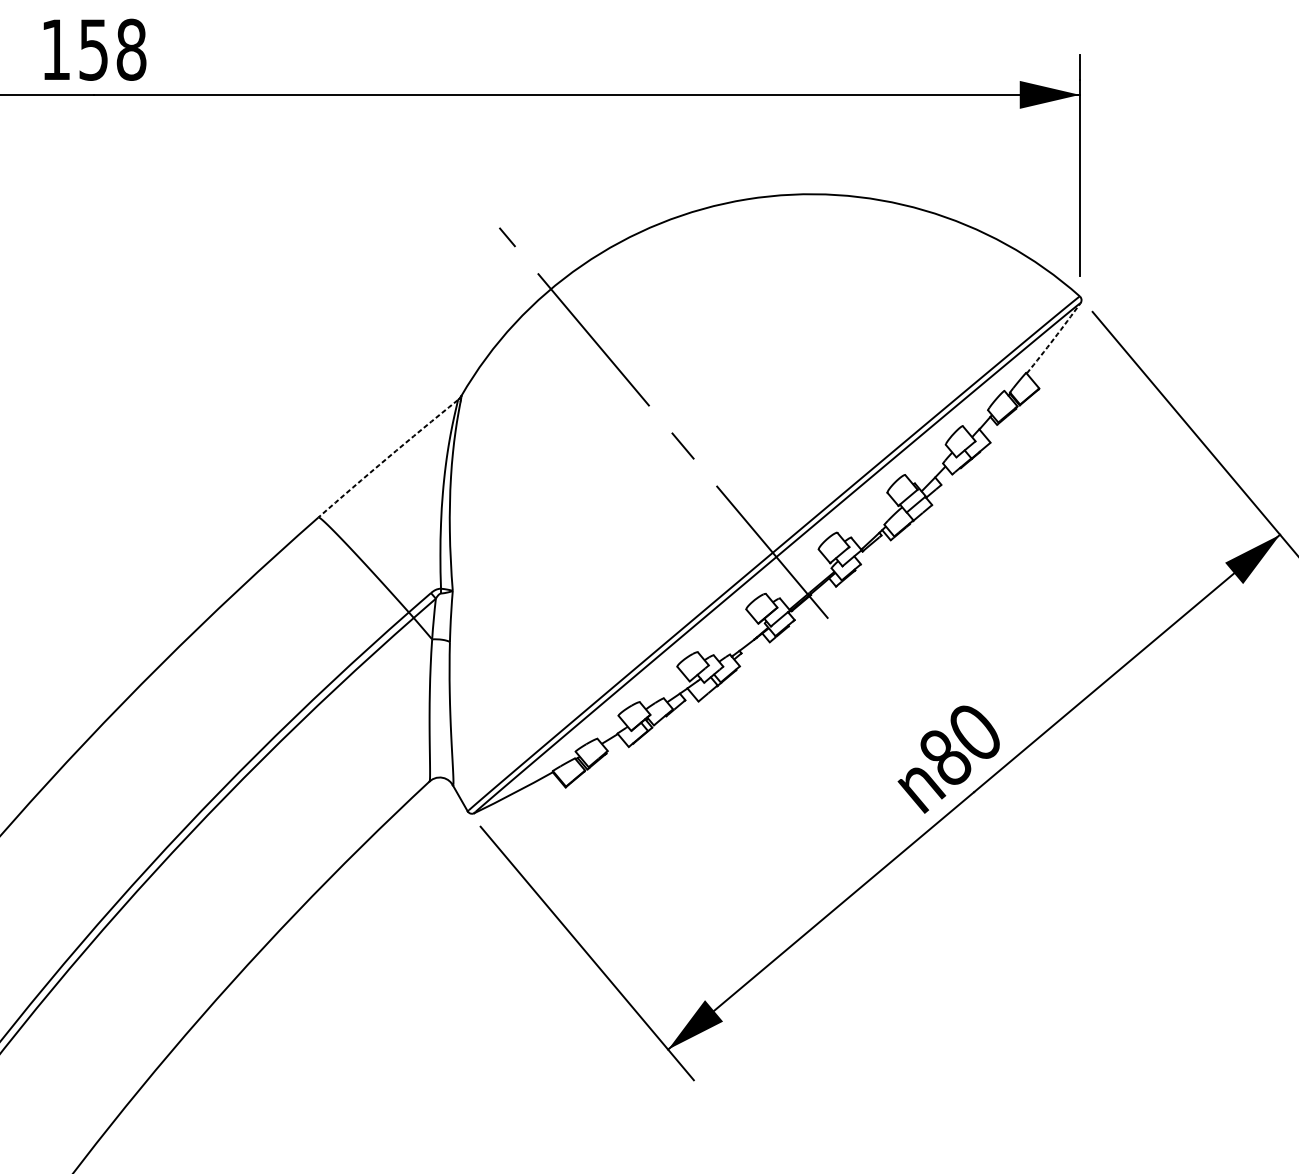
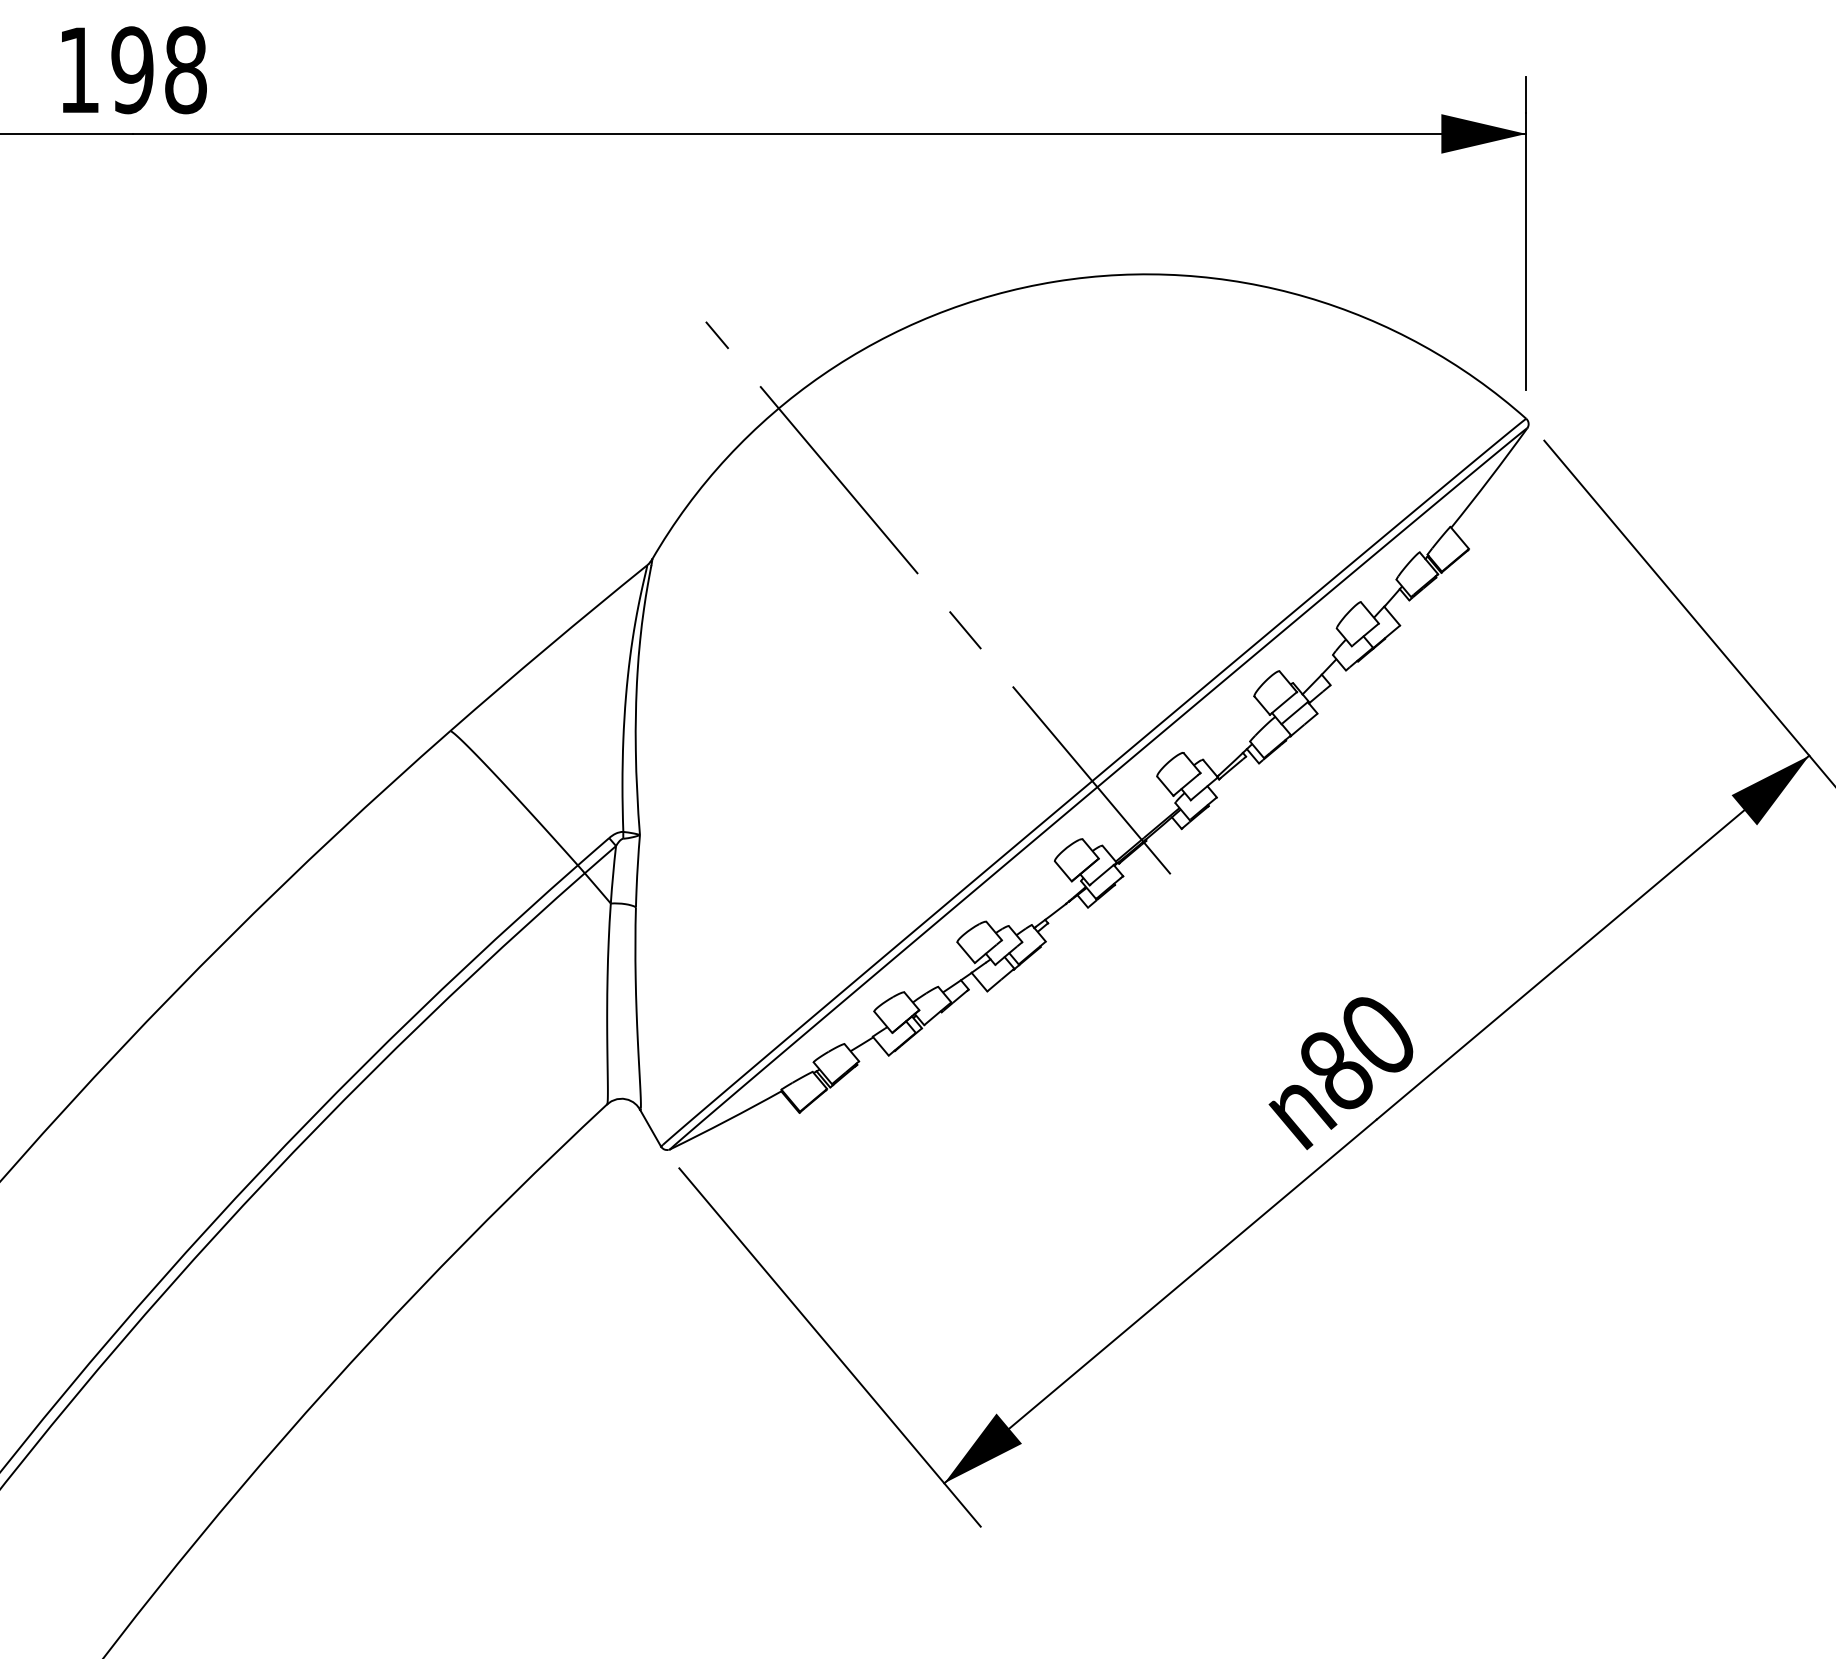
text: (93, 50) -> (132, 70), 158 -> 198
arc: (1054, 338) -> (1490, 478), dashed -> solid
arc: (387, 458) -> (547, 647), dashed -> solid

